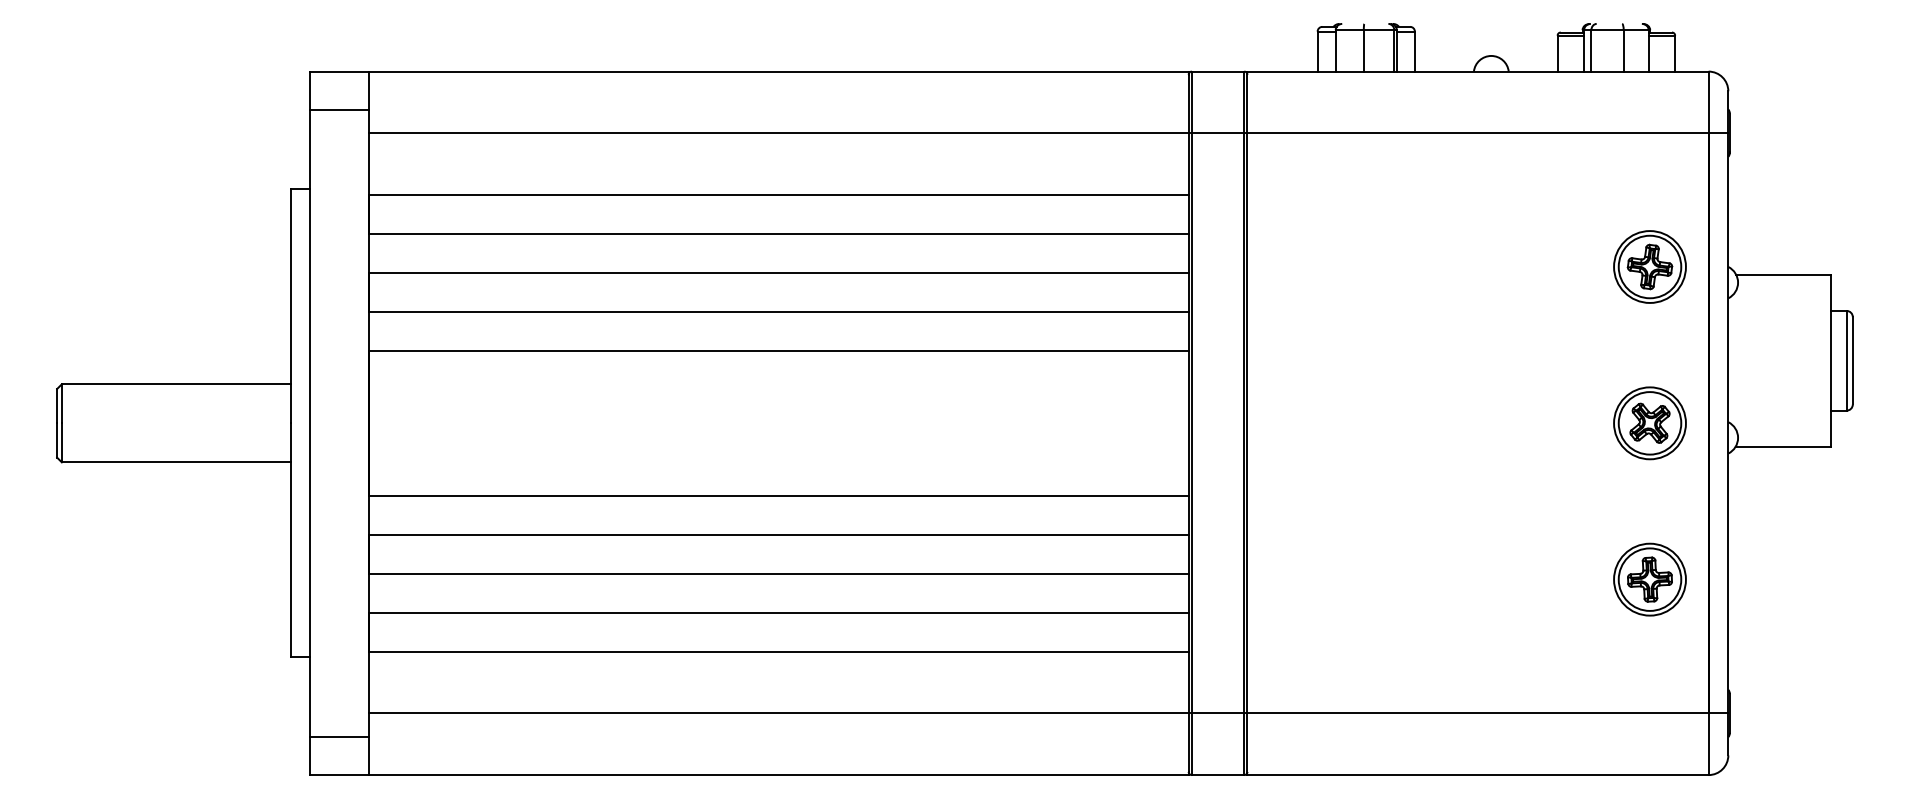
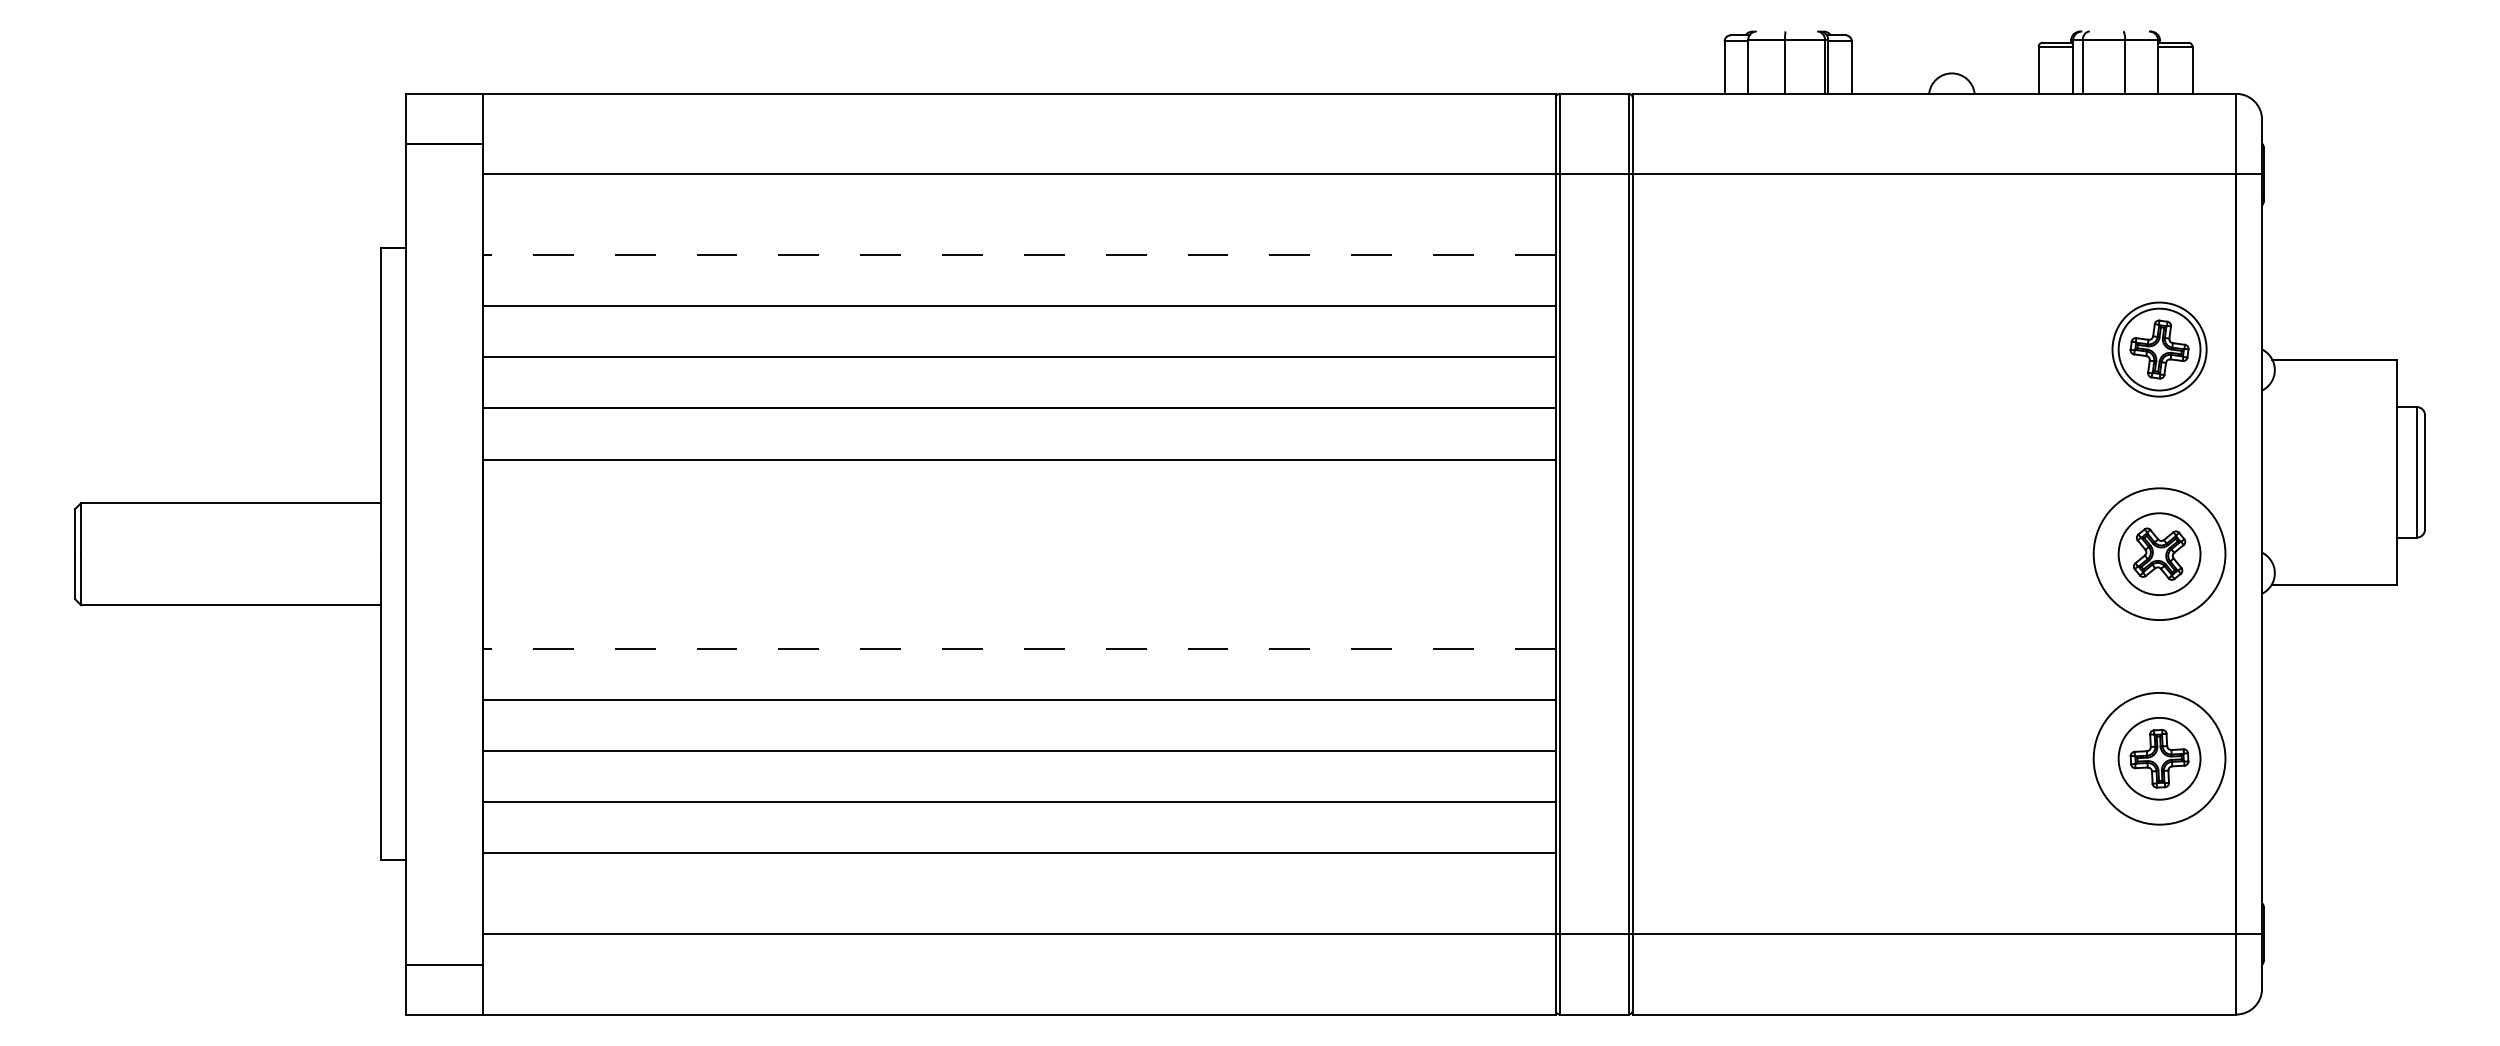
line: (778, 195) -> (1019, 255), solid -> dashed
circle: (1649, 423) -> (2159, 554), size x1.4
line: (778, 495) -> (1019, 648), solid -> dashed
circle: (1649, 579) -> (2159, 758), size x1.4

